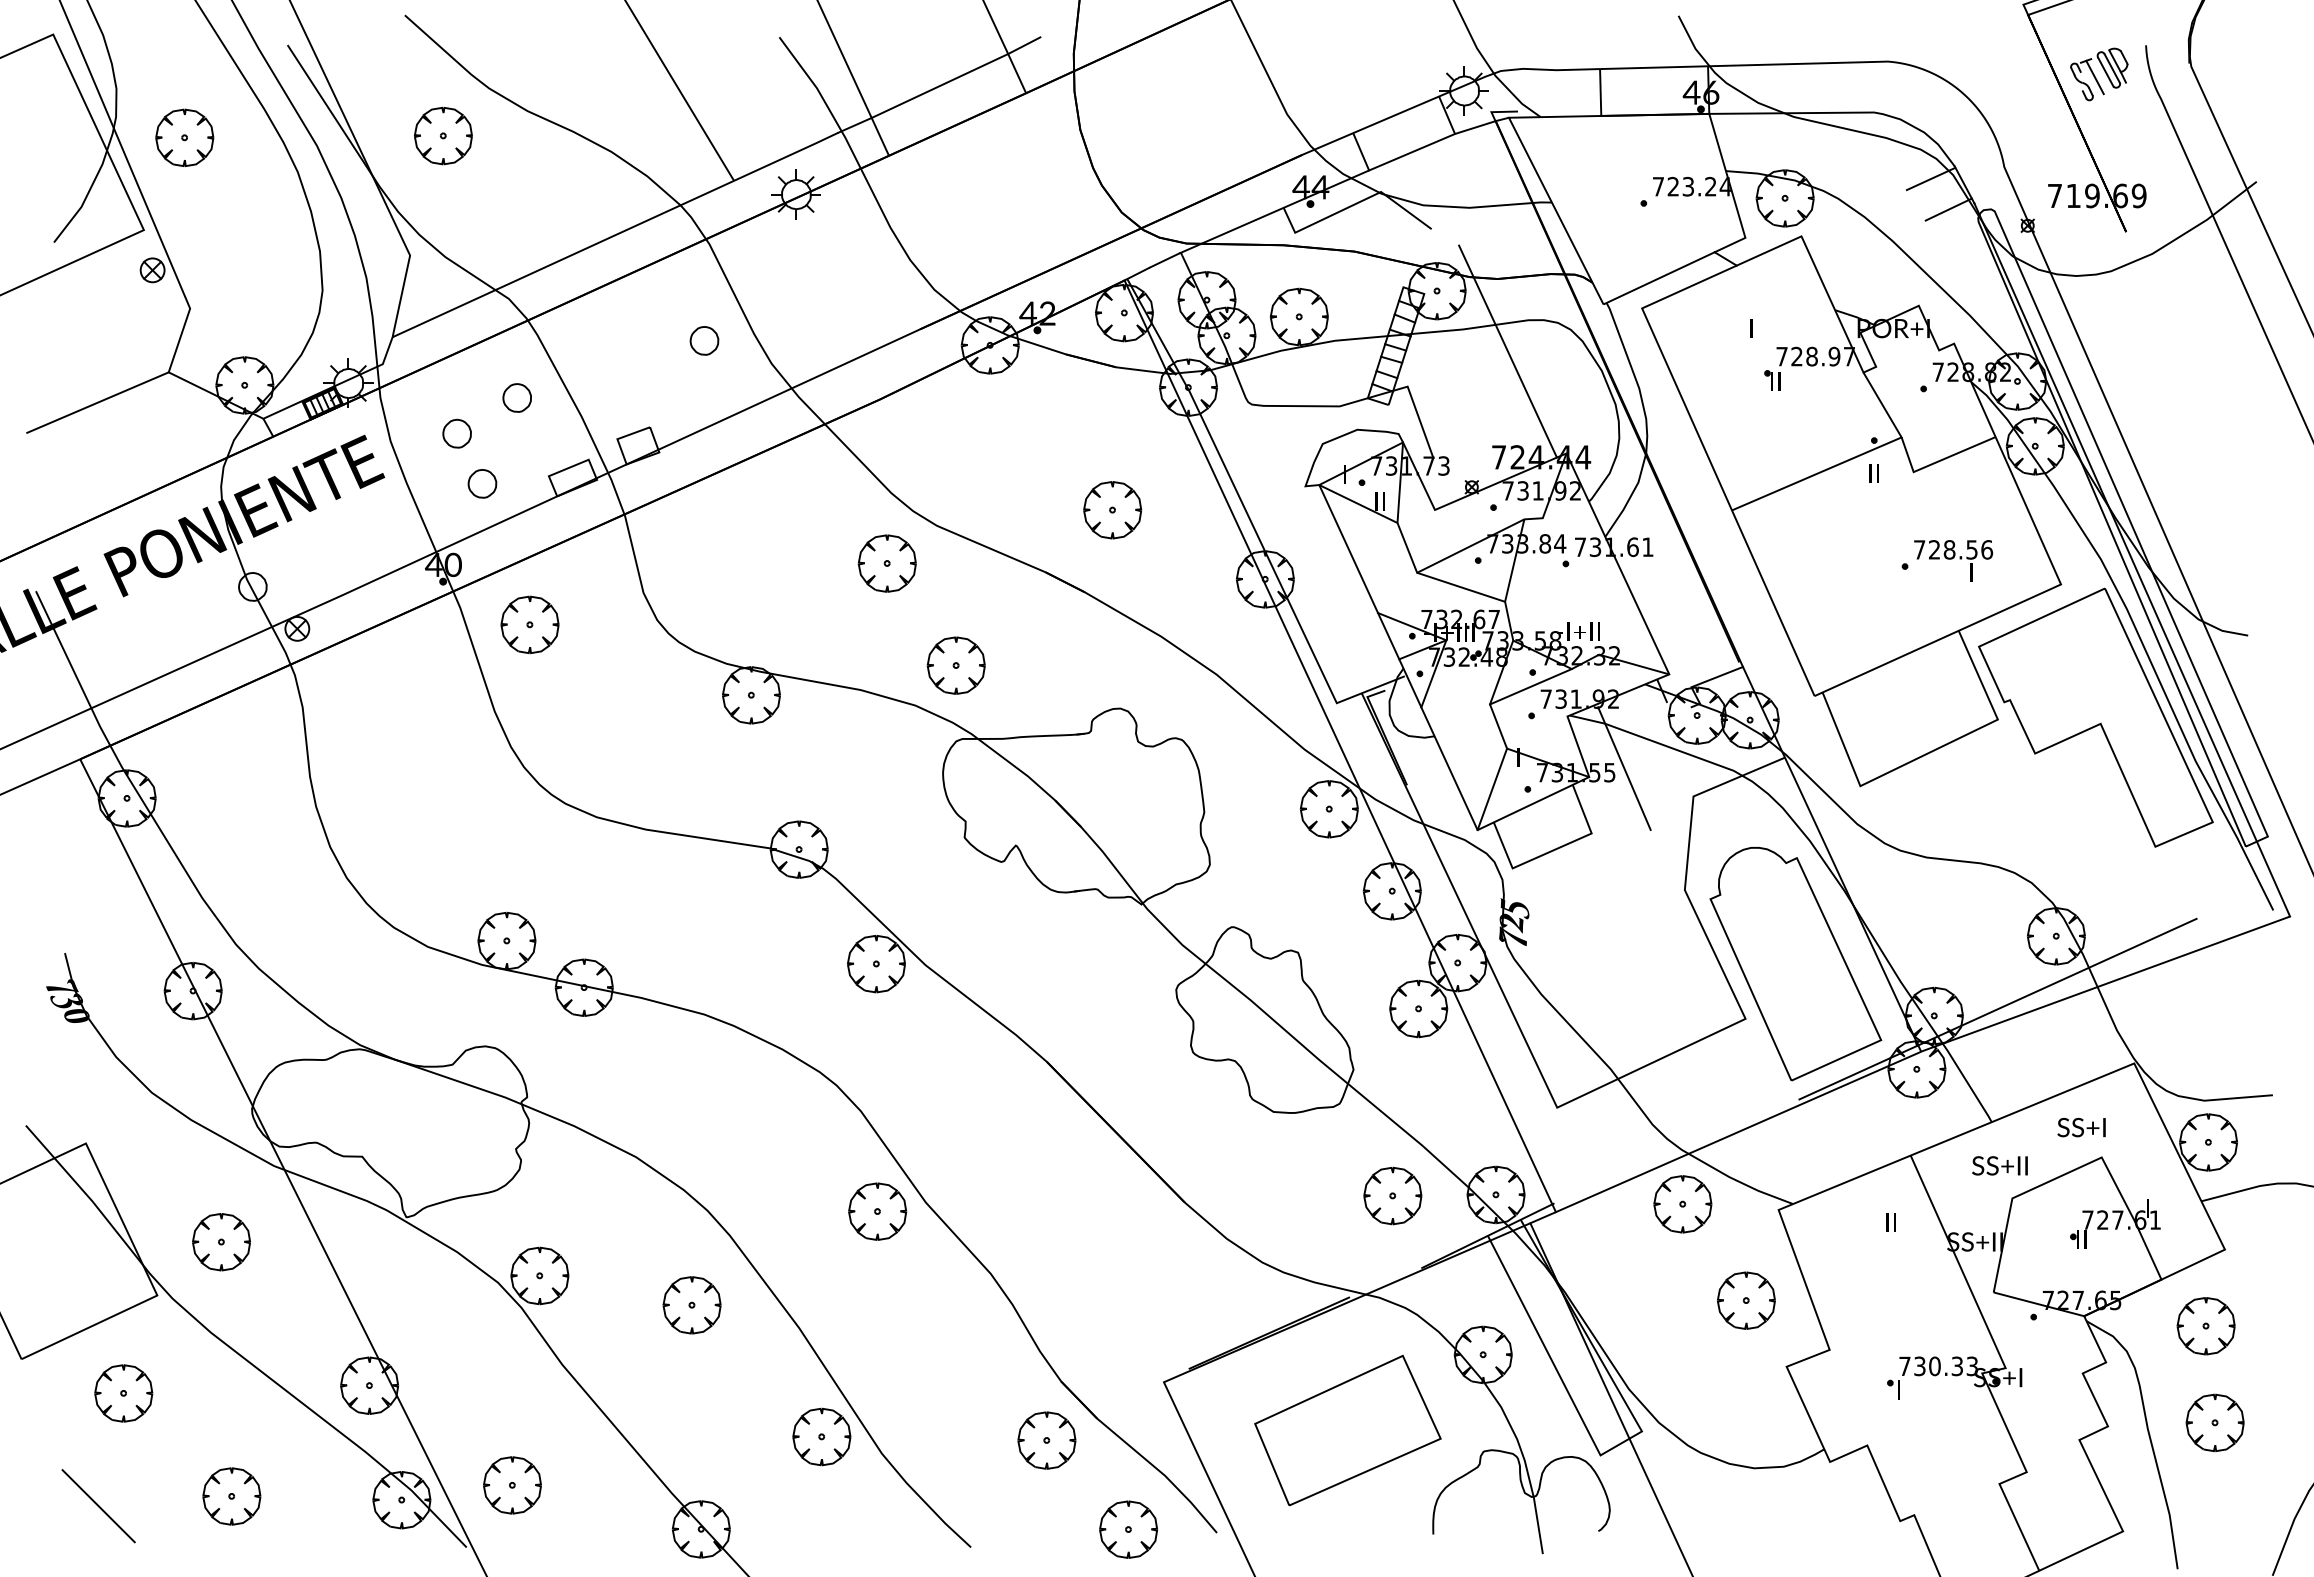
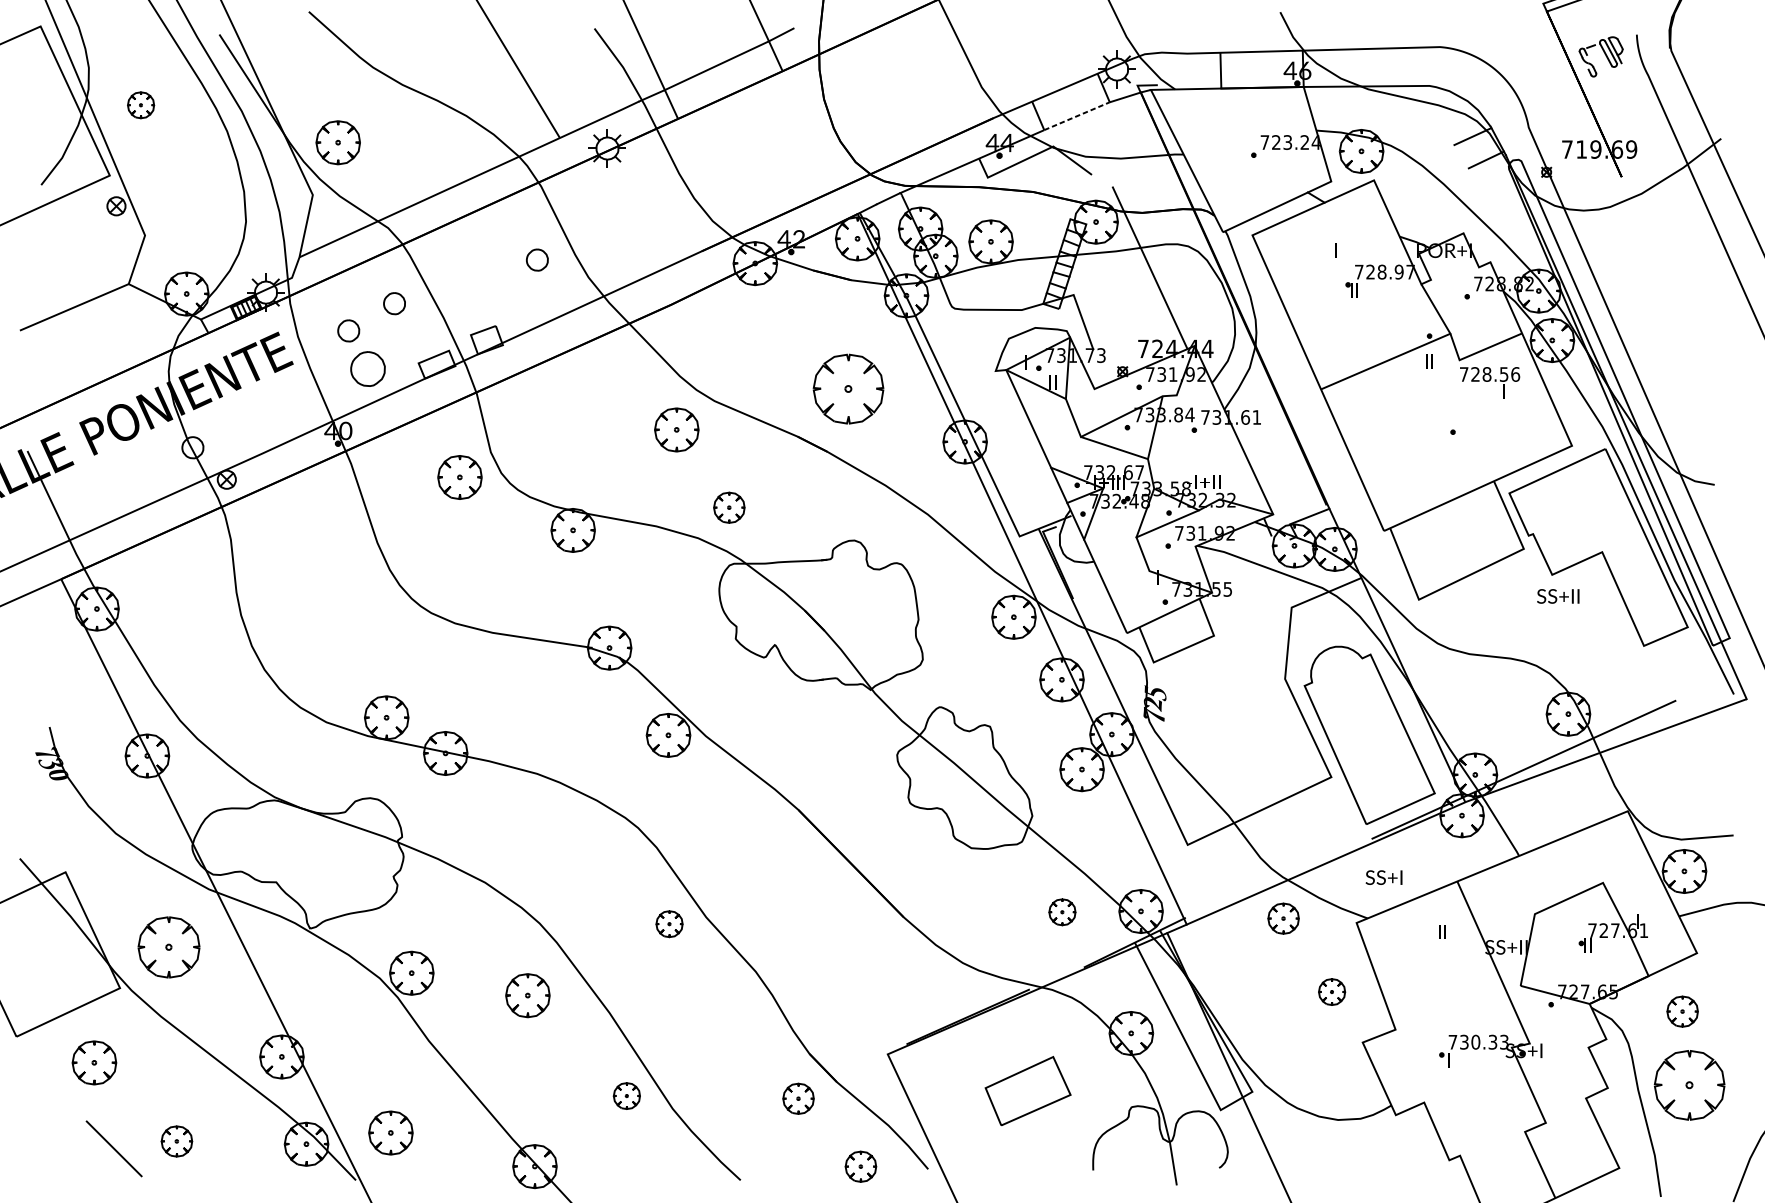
line: (2094, 77) -> (1597, 59), removed
part: (443, 135) -> (338, 142), moved
part: (184, 137) -> (140, 104), size x0.6
line: (1412, 152) -> (1077, 116), solid -> dashed
part: (482, 483) -> (368, 368), size x1.6
part: (1112, 510) -> (848, 389), size x1.6
text: (1953, 560) -> (1489, 382), moved
part: (529, 624) -> (459, 477), moved
part: (955, 665) -> (728, 507), size x0.7
line: (1624, 768) -> (1239, 586), removed
line: (1492, 789) -> (1138, 602), removed
text: (2081, 1127) -> (1383, 877), moved
text: (1999, 1165) -> (1557, 596), moved
part: (1392, 1195) -> (1062, 911), size x0.6
part: (1682, 1204) -> (1283, 918), size x0.7
part: (877, 1211) -> (669, 924), size x0.6
part: (221, 1242) -> (168, 947), size x1.4
part: (1746, 1300) -> (1332, 992), size x0.6
part: (2205, 1326) -> (1682, 1011), size x0.7
part: (2214, 1422) -> (1689, 1085), size x1.6
part: (1347, 1430) -> (1027, 1091), size x0.6
part: (821, 1436) -> (626, 1095), size x0.6
part: (1046, 1440) -> (798, 1098), size x0.7
part: (231, 1496) -> (176, 1141), size x0.7
line: (98, 1506) -> (114, 1149), moved
part: (1128, 1529) -> (860, 1166), size x0.7

